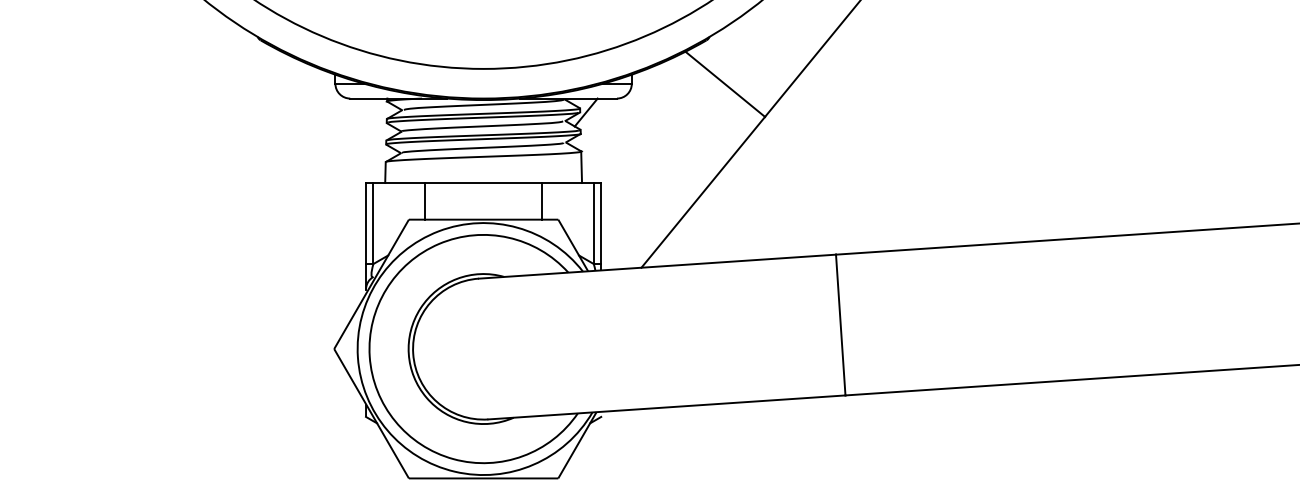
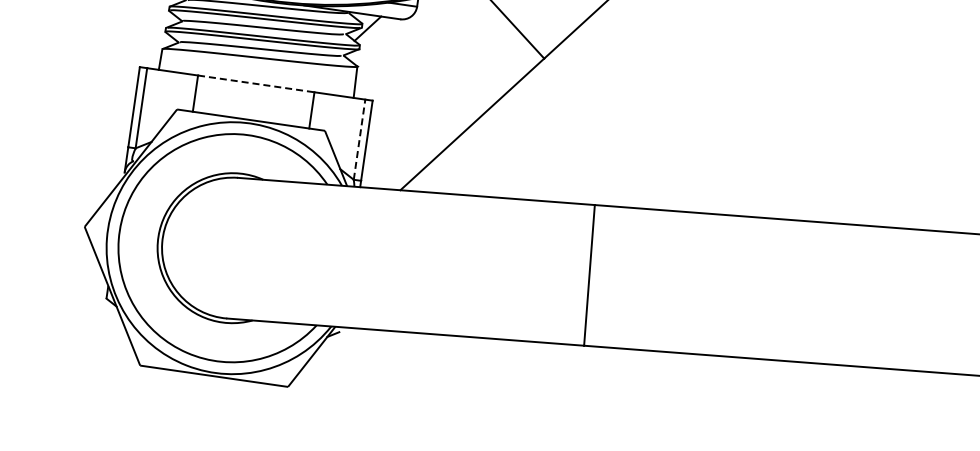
line: (483, 183) -> (256, 84), solid -> dashed
line: (593, 223) -> (359, 139), solid -> dashed

